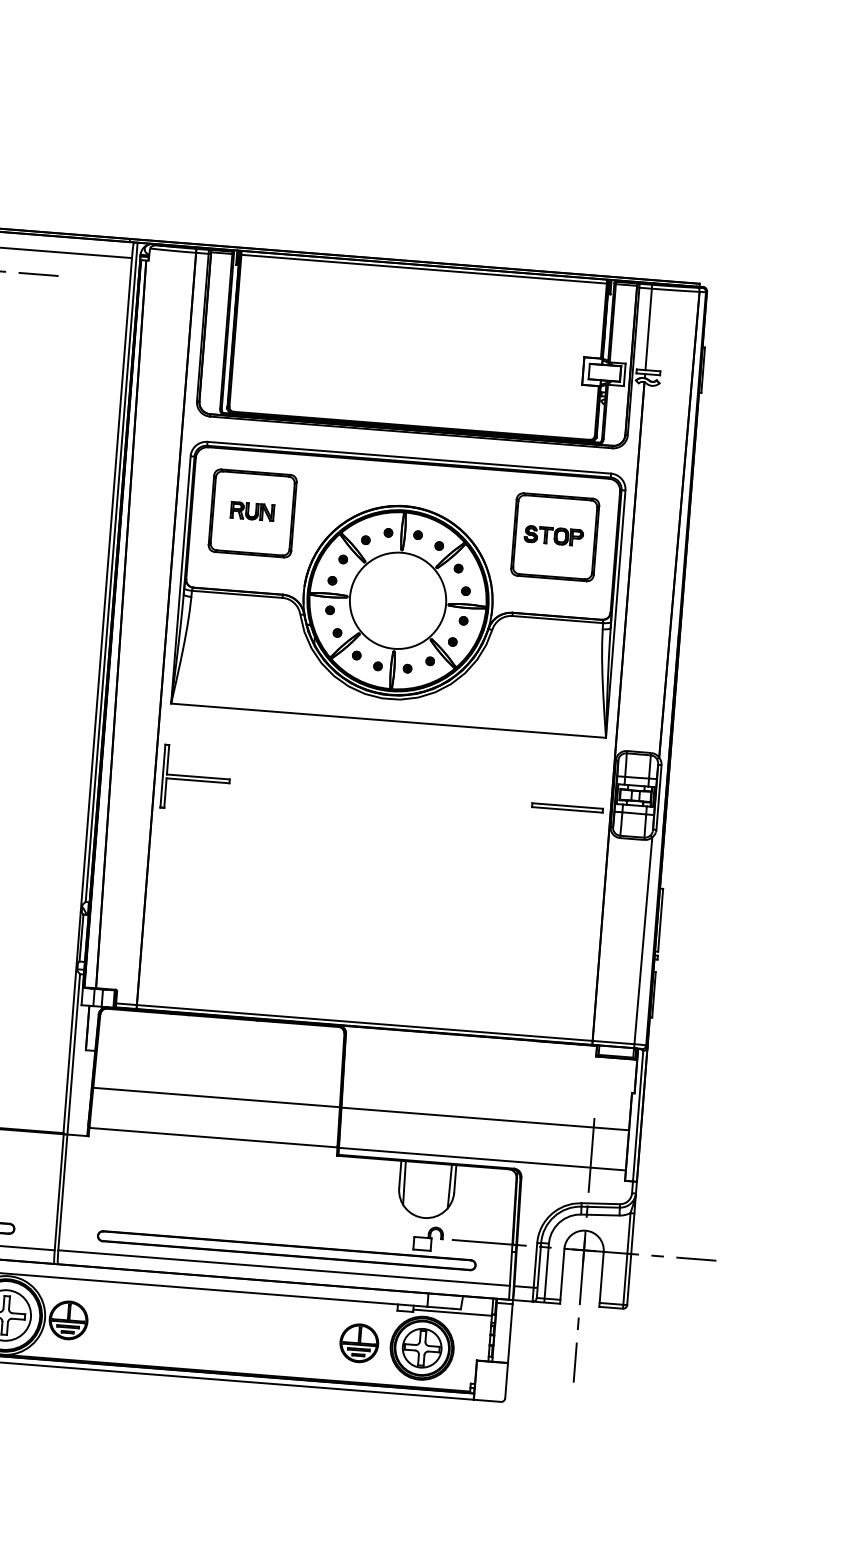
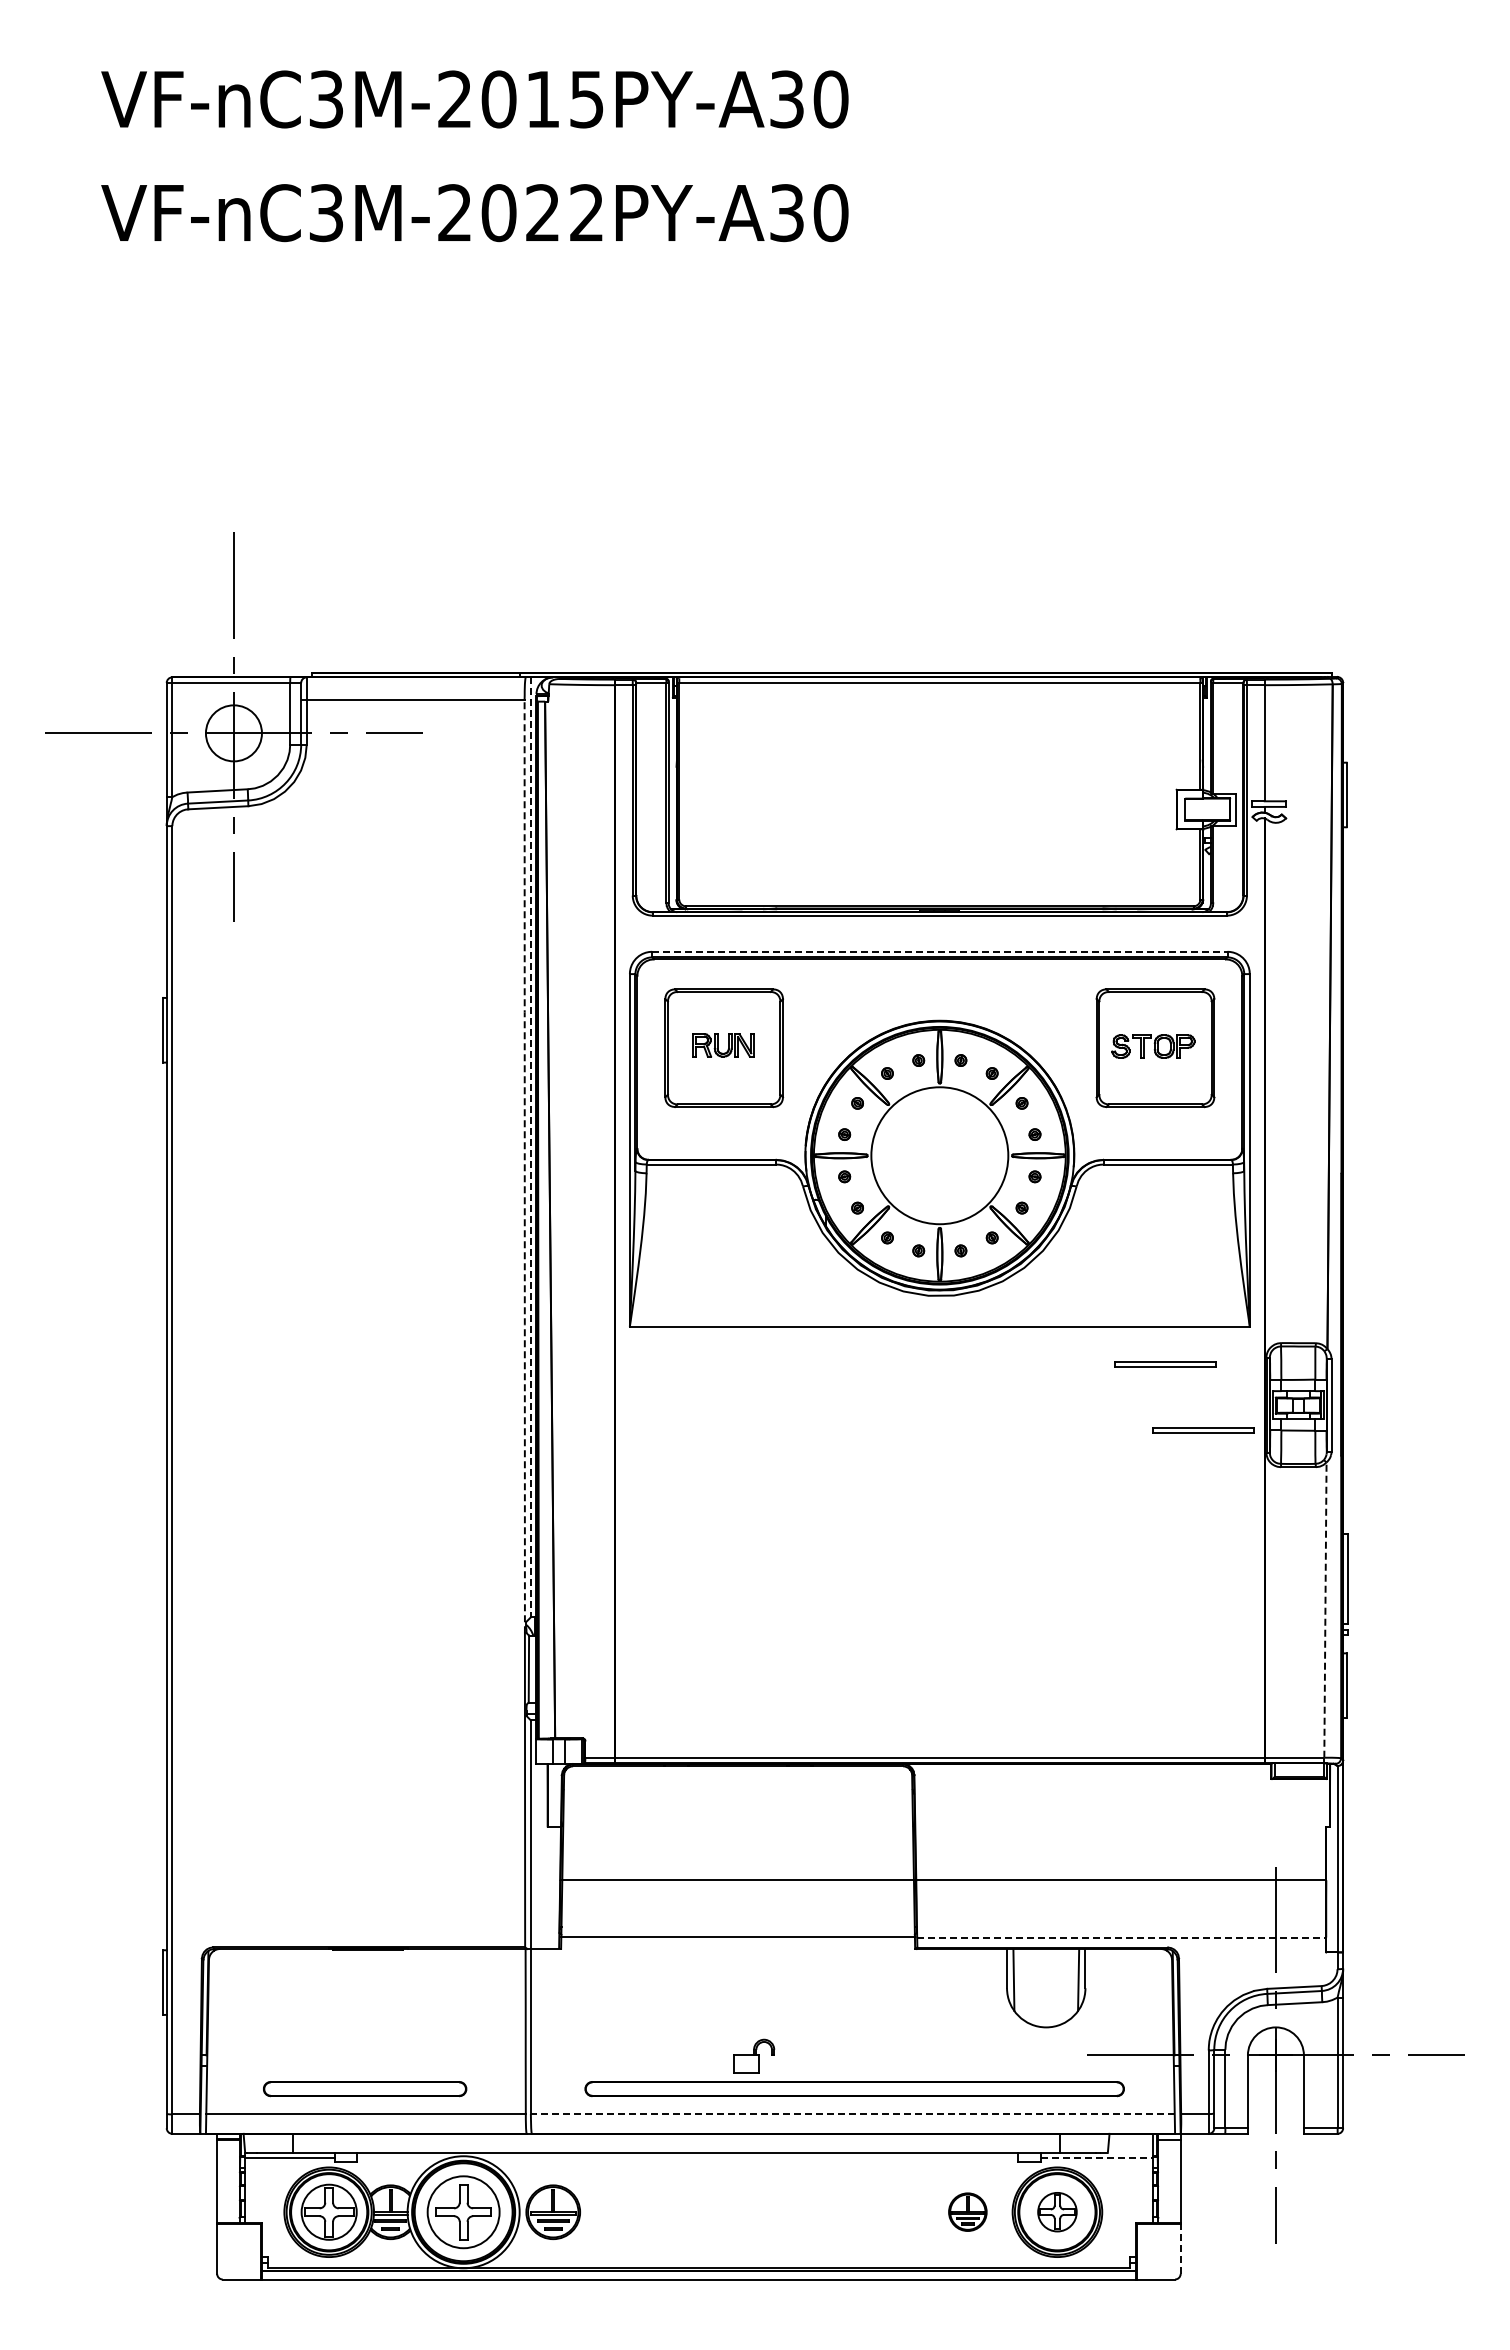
line: (409, 457) -> (939, 951), solid -> dashed
line: (111, 572) -> (530, 1147), solid -> dashed
line: (106, 585) -> (524, 1166), solid -> dashed
part: (544, 759) -> (1165, 1364), added
part: (196, 778) -> (673, 1430), removed
line: (643, 939) -> (1325, 1608), solid -> dashed
line: (482, 1159) -> (1121, 1937), solid -> dashed
part: (428, 1238) -> (754, 2055), moved
line: (283, 1268) -> (852, 2114), solid -> dashed
line: (453, 1312) -> (1097, 2158), solid -> dashed
part: (359, 1342) -> (967, 2211), size x0.7
part: (422, 1347) -> (1057, 2211), size x0.7
line: (506, 1380) -> (1180, 2248), solid -> dashed

